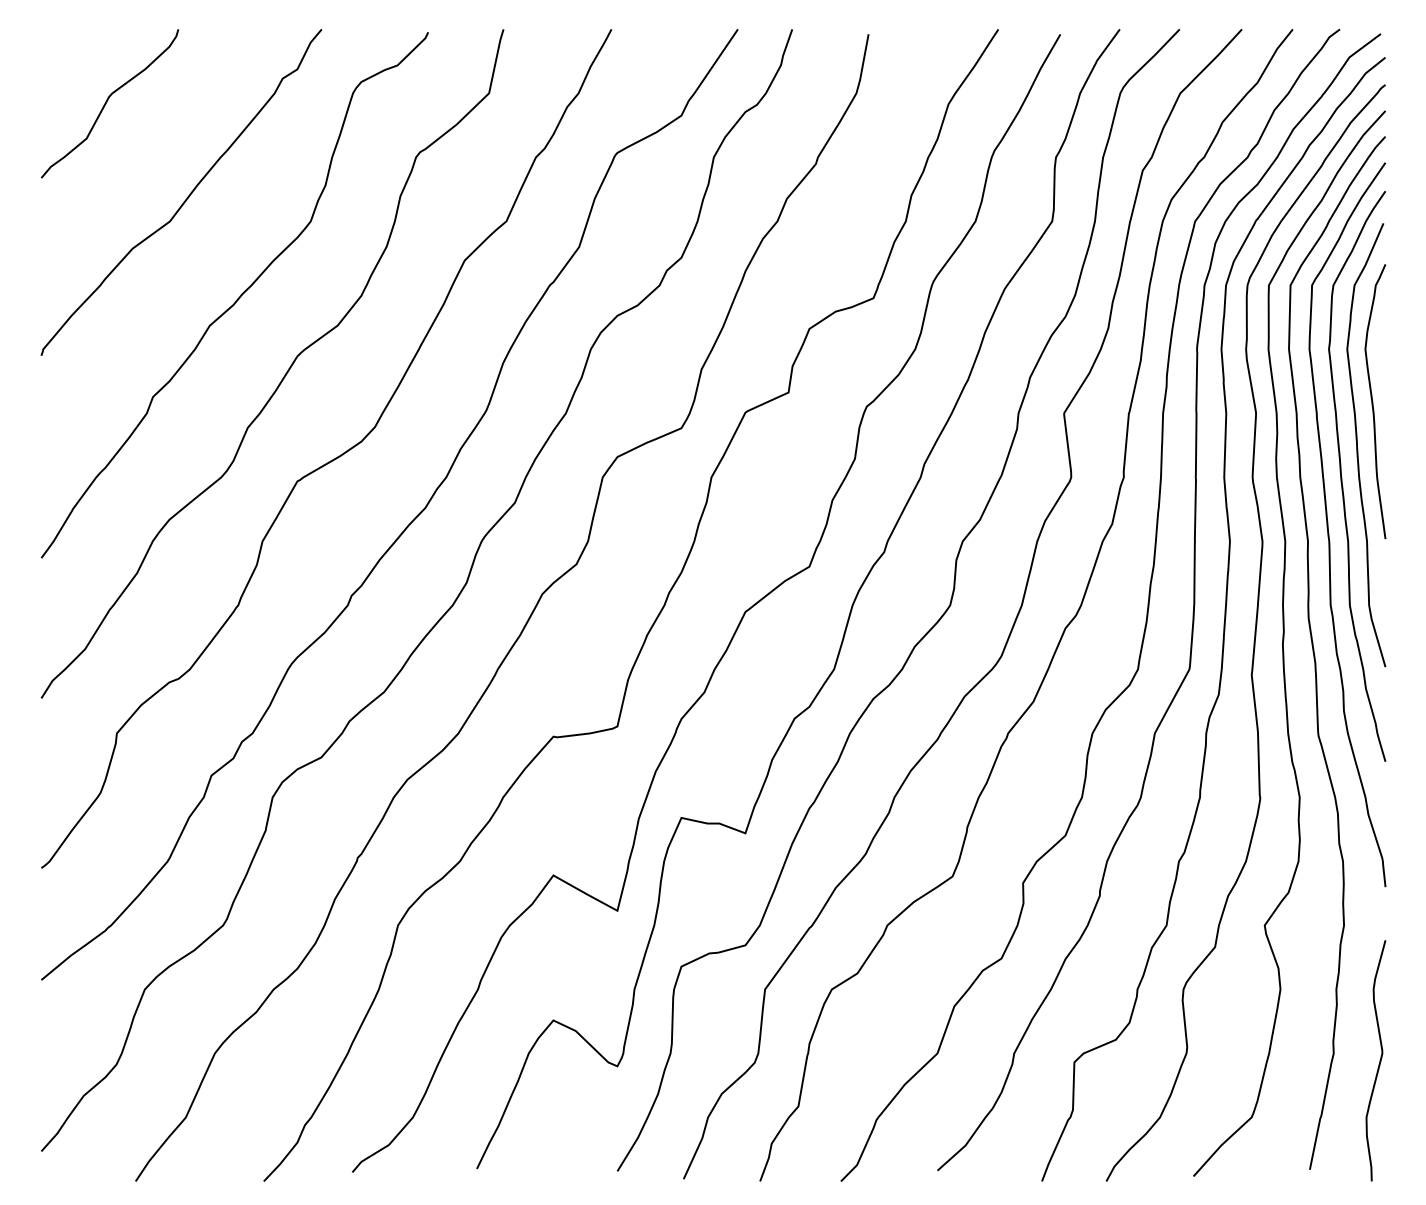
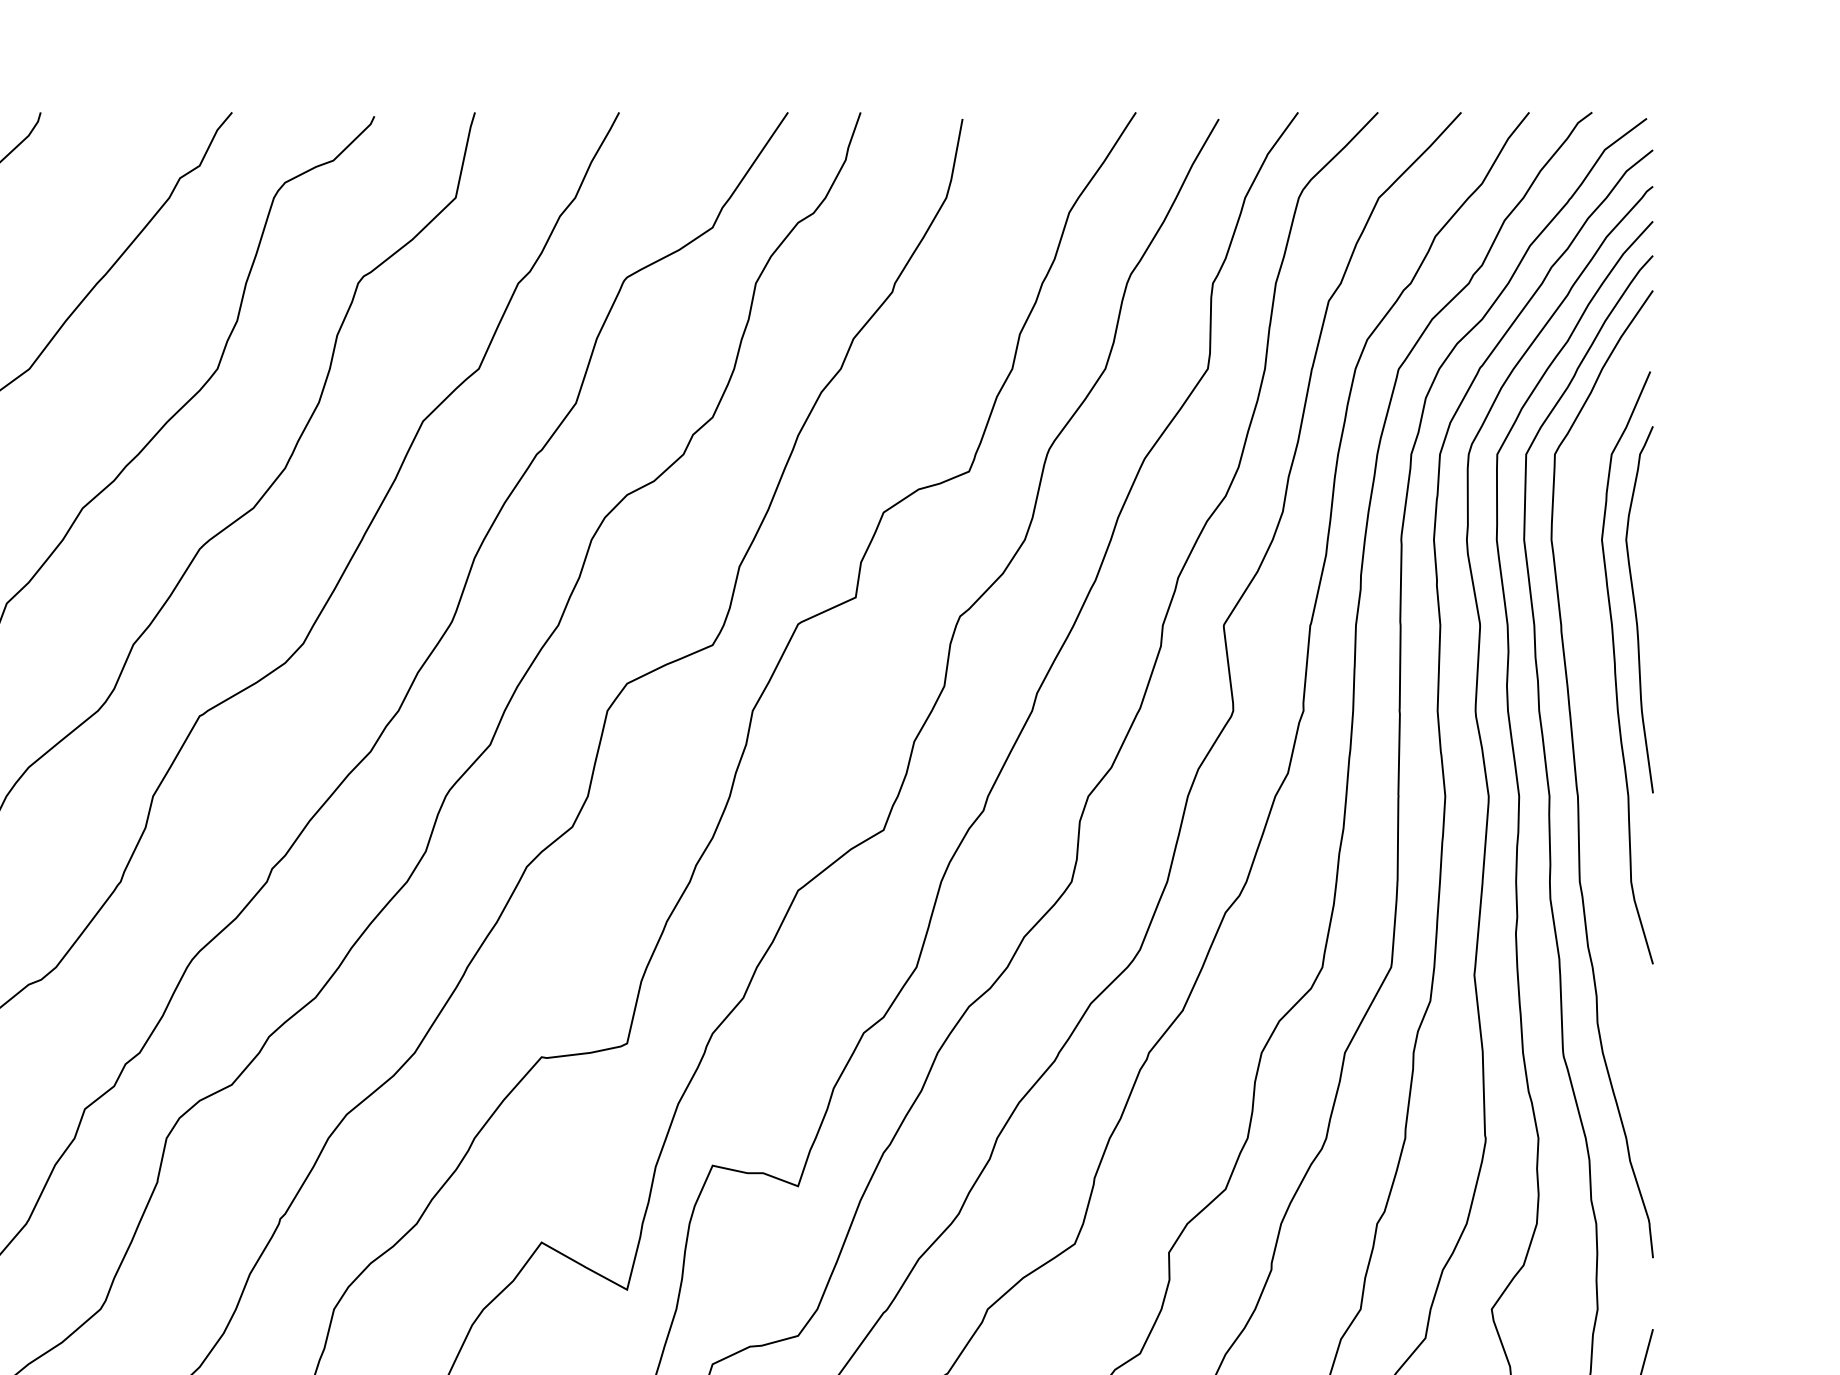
curve: (1342, 477) -> (1595, 710), removed

